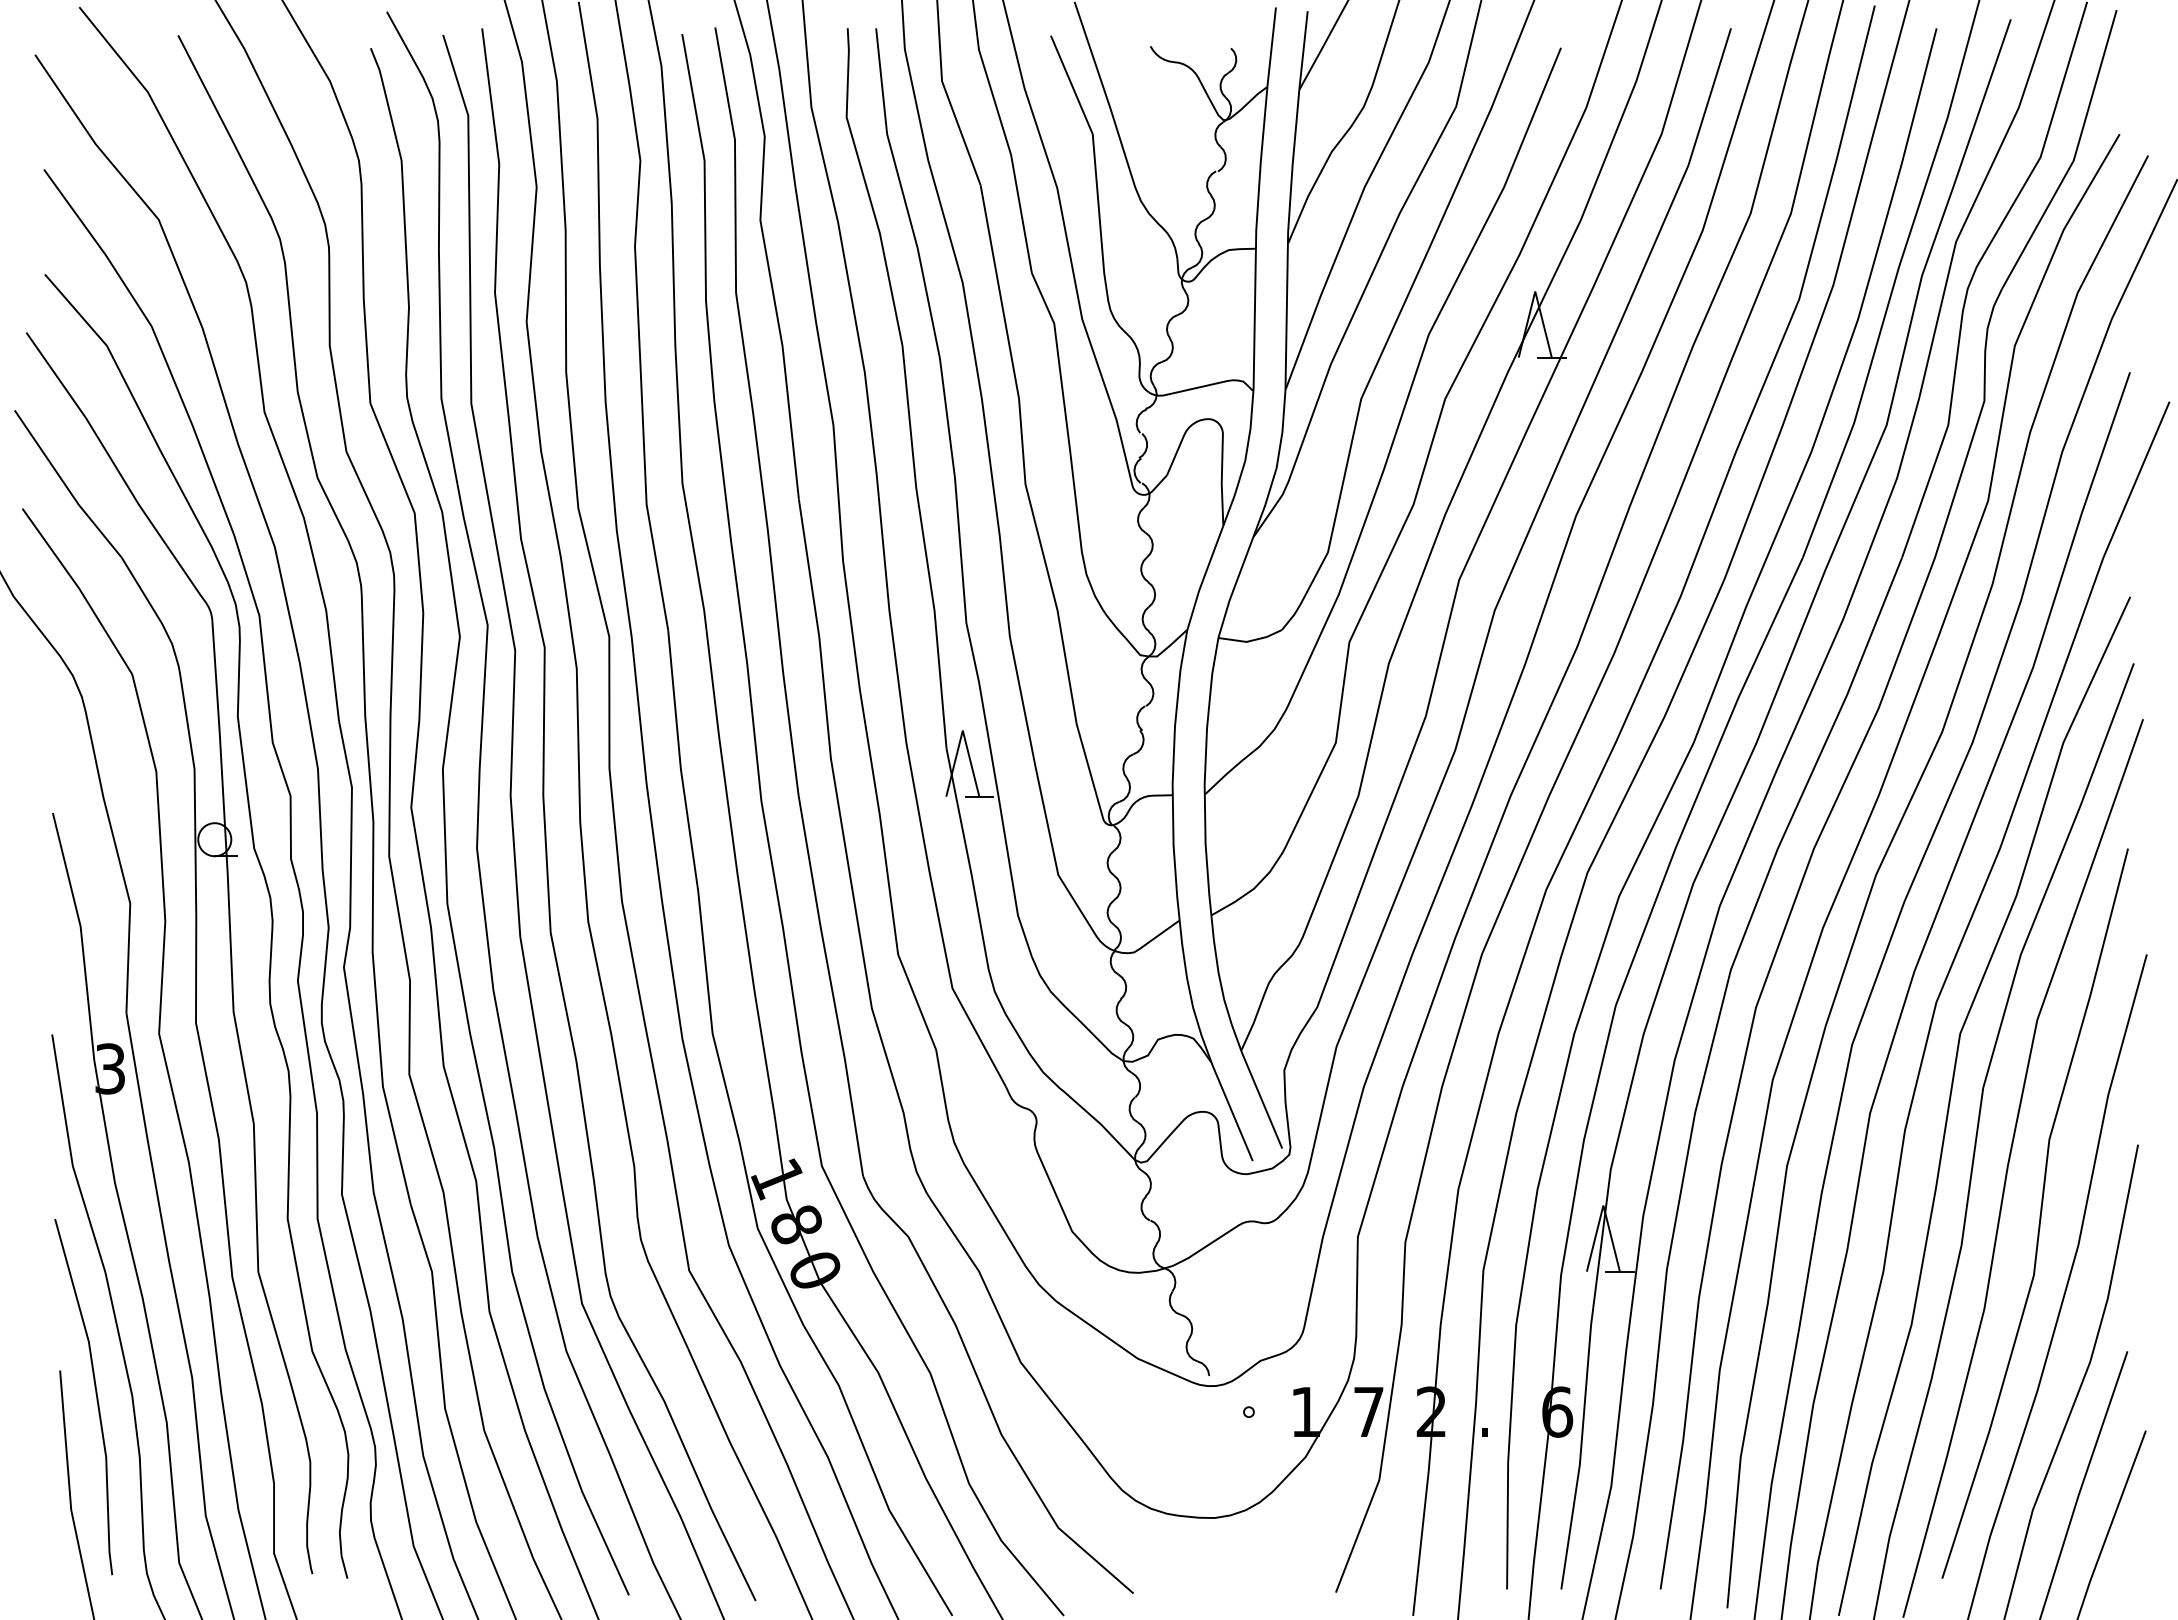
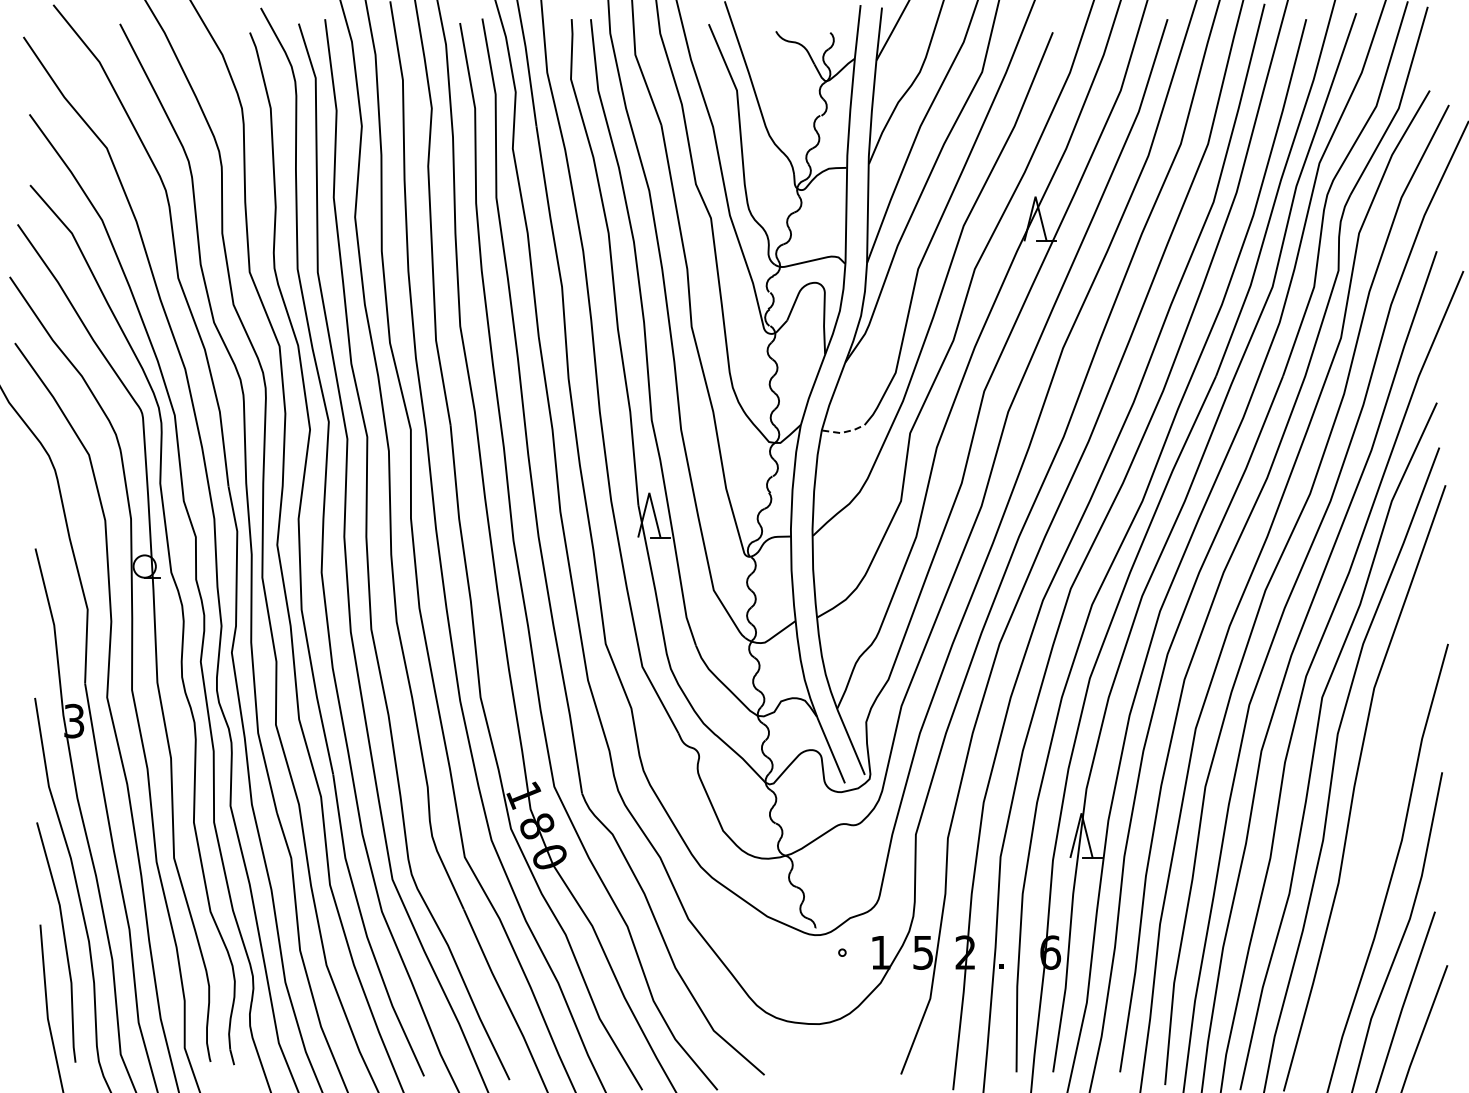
line: (1252, 641) -> (844, 432), solid -> dashed
curve: (2039, 1213) -> (1375, 818), removed
text: (1367, 1411) -> (922, 952), 7 -> 5

